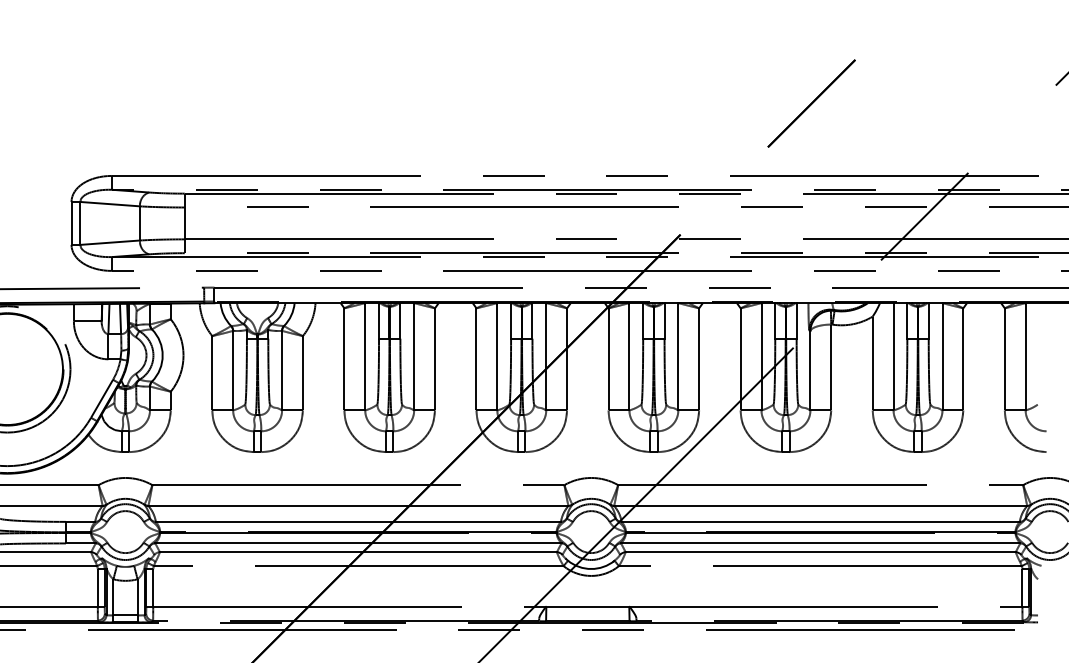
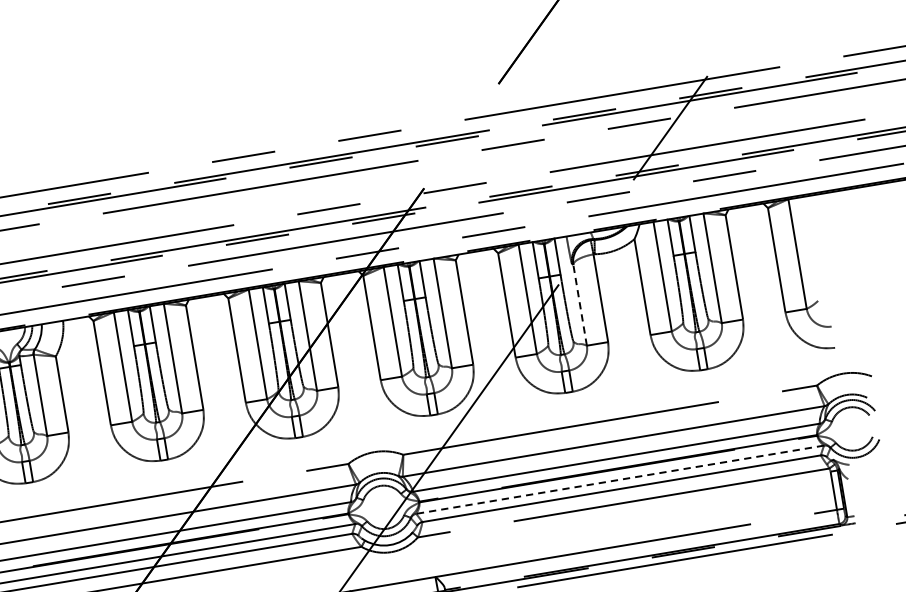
line: (810, 370) -> (580, 304), solid -> dashed
line: (820, 543) -> (619, 479), solid -> dashed

